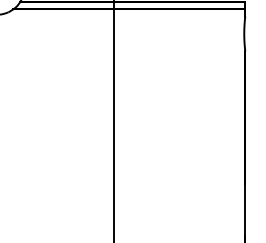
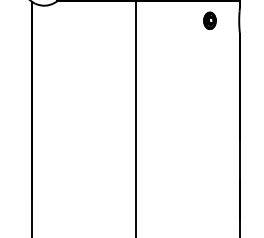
part: (206, 33) -> (209, 20), added

